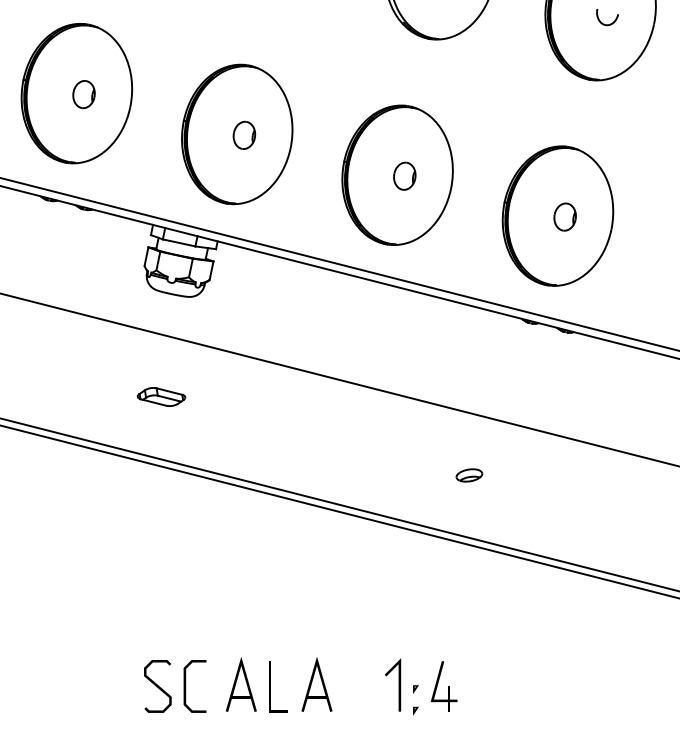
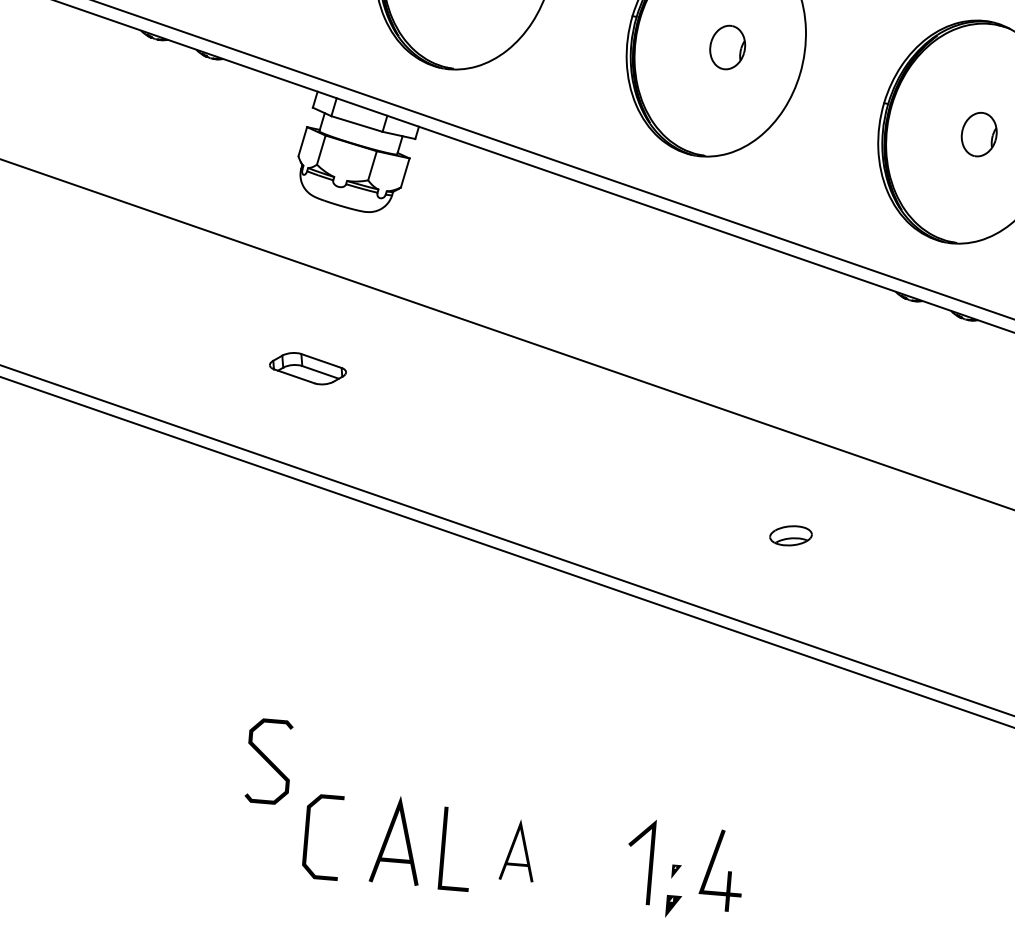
part: (316, 684) -> (517, 850), size x0.7
curve: (157, 686) -> (268, 761), moved
part: (415, 710) -> (672, 905), size x1.6

